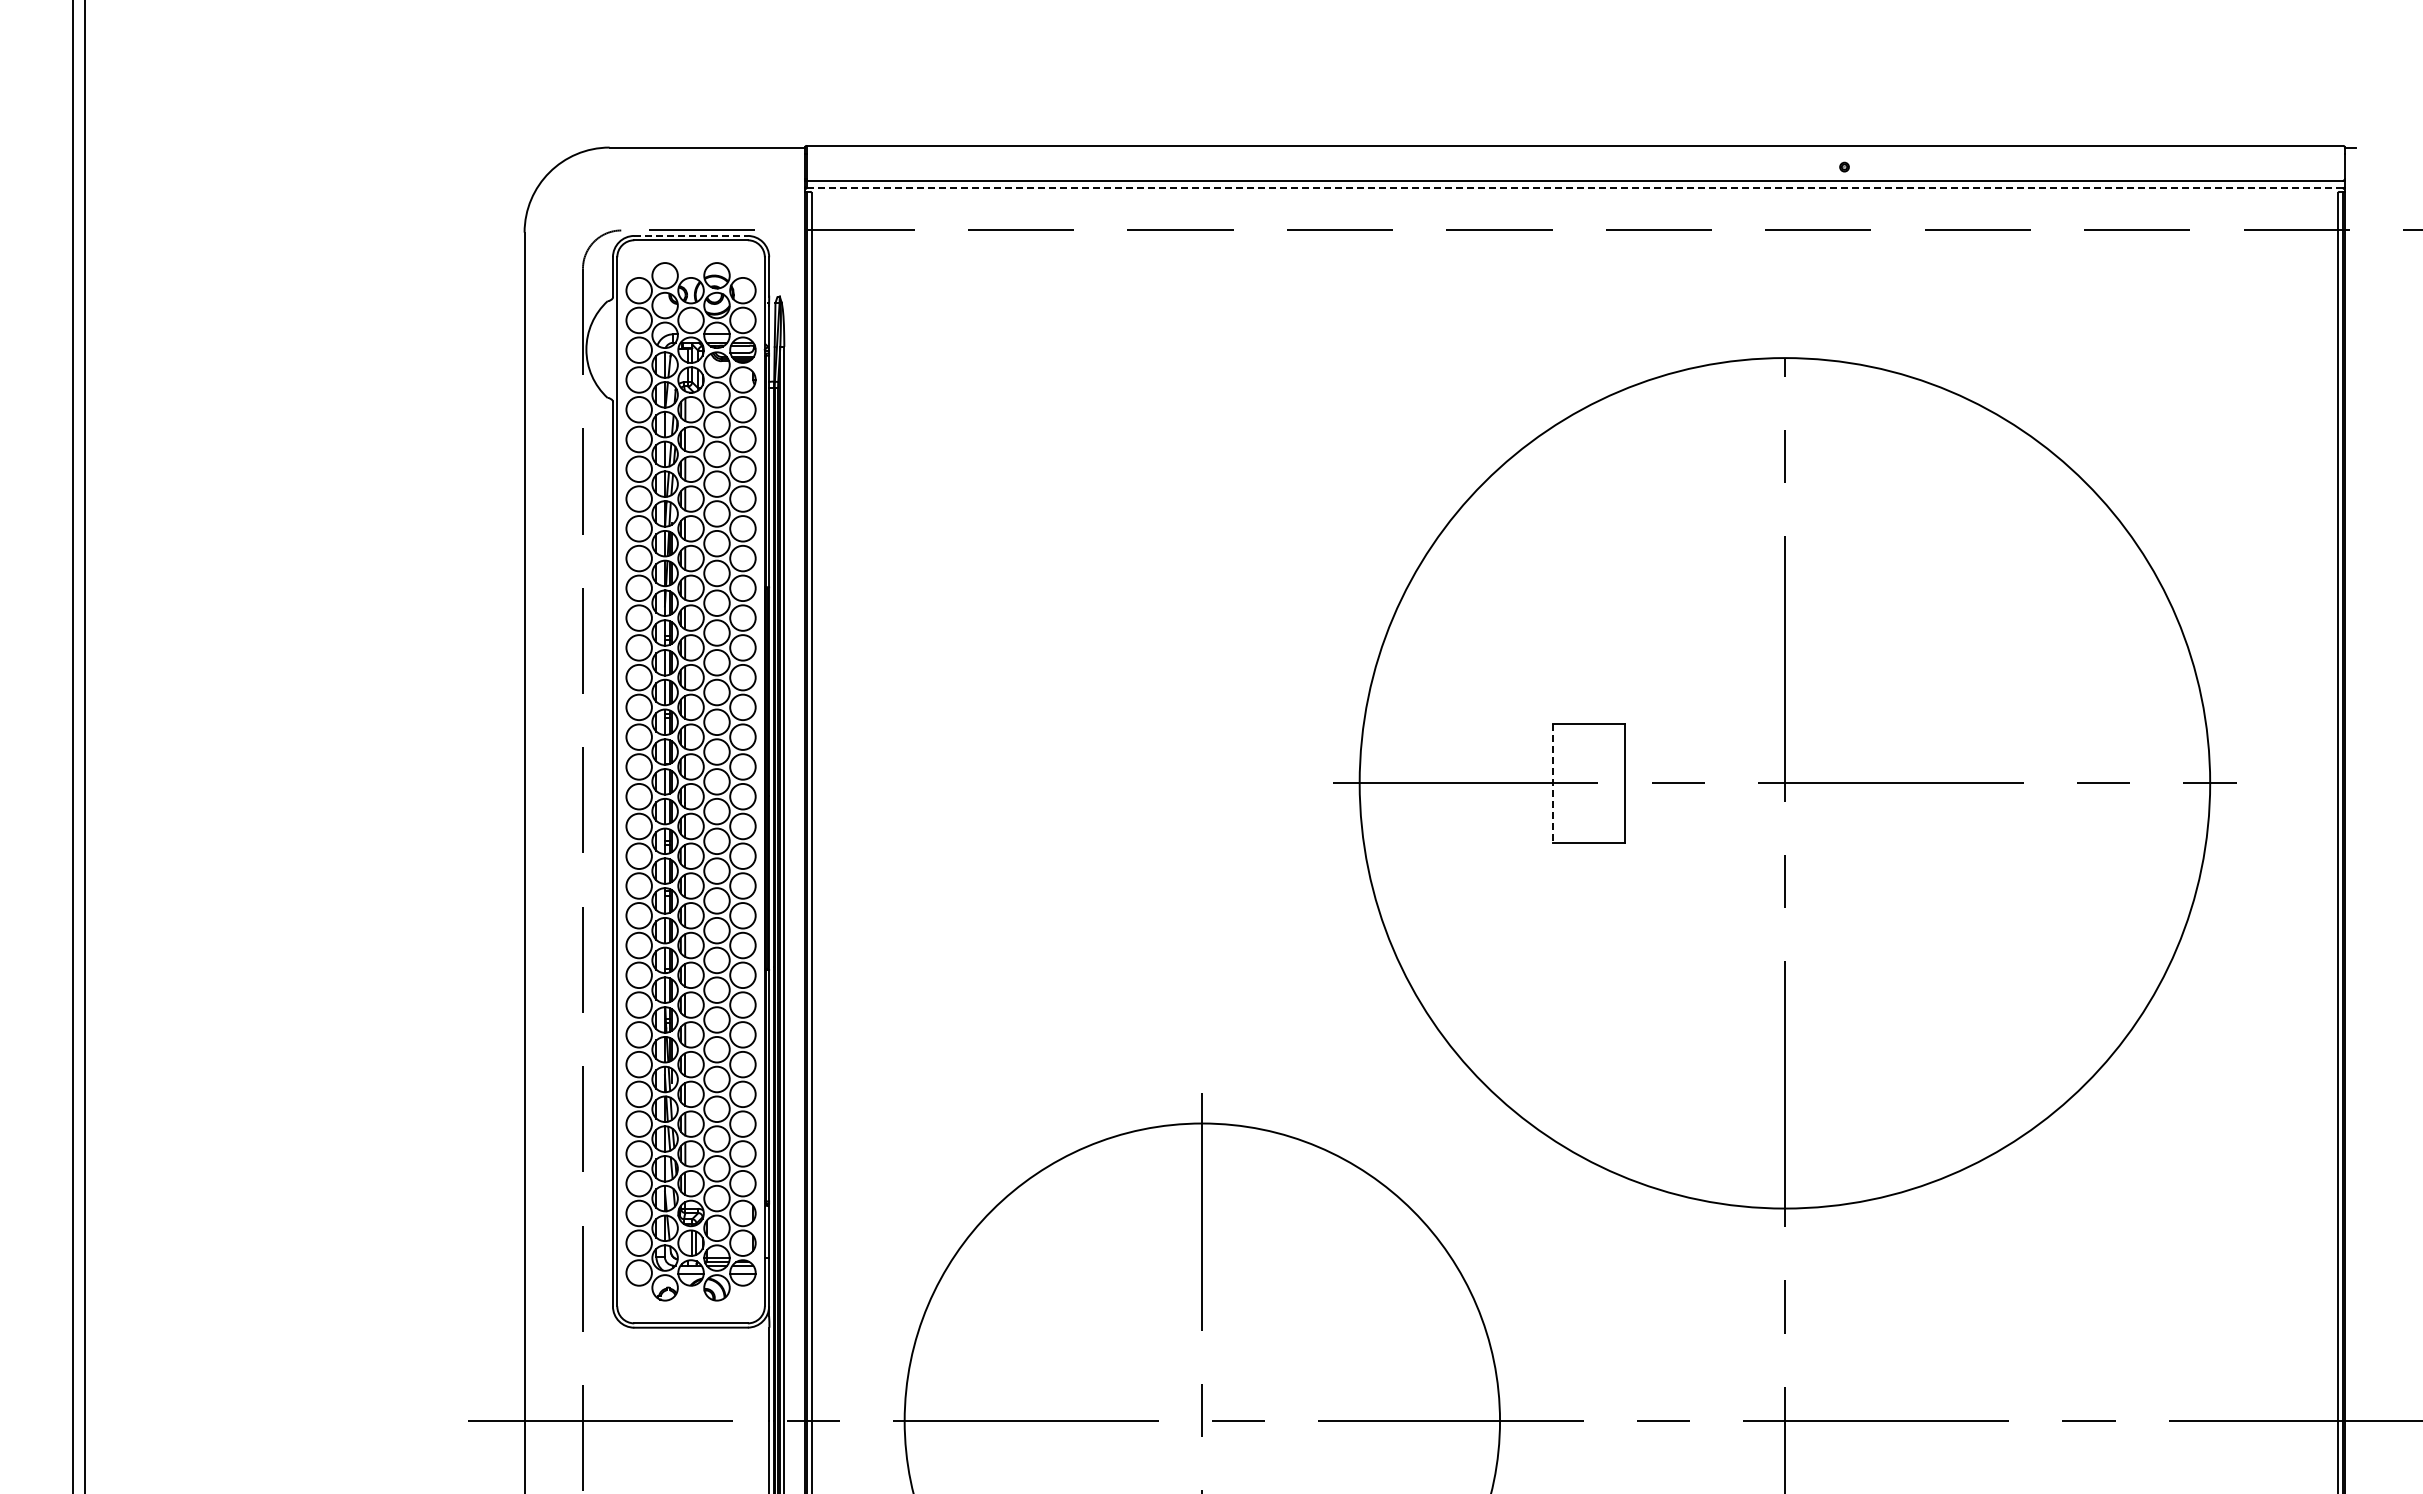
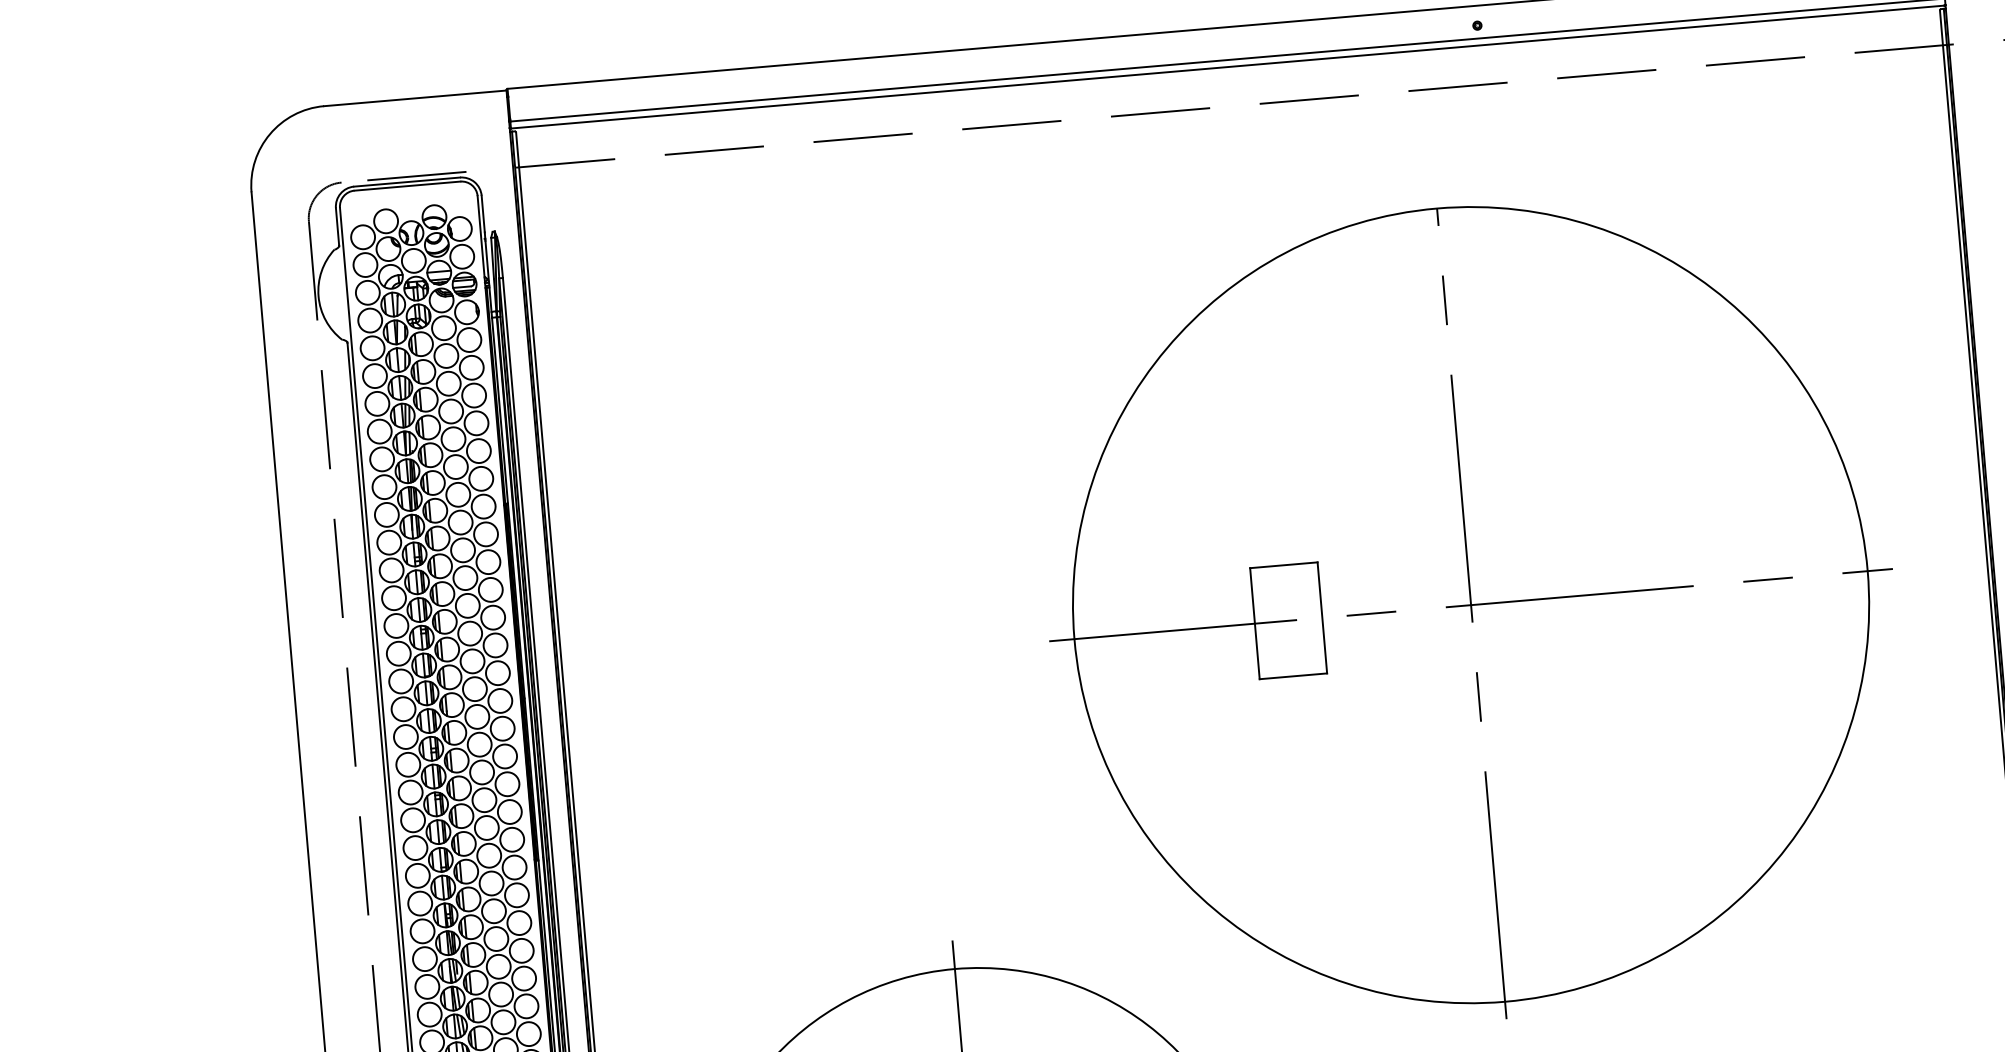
line: (1574, 188) -> (1227, 67), dashed -> solid
line: (691, 235) -> (407, 181), dashed -> solid
line: (1553, 783) -> (1255, 623), dashed -> solid

